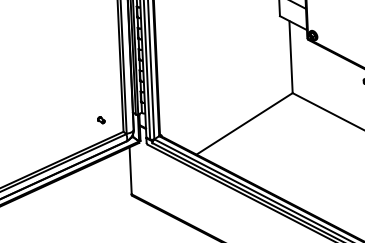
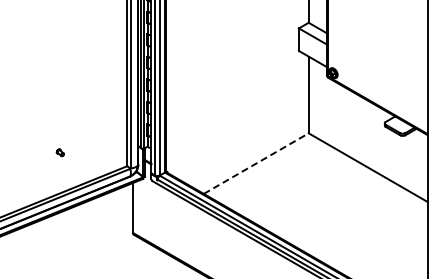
part: (100, 119) -> (59, 152), moved
line: (244, 123) -> (256, 163), solid -> dashed

